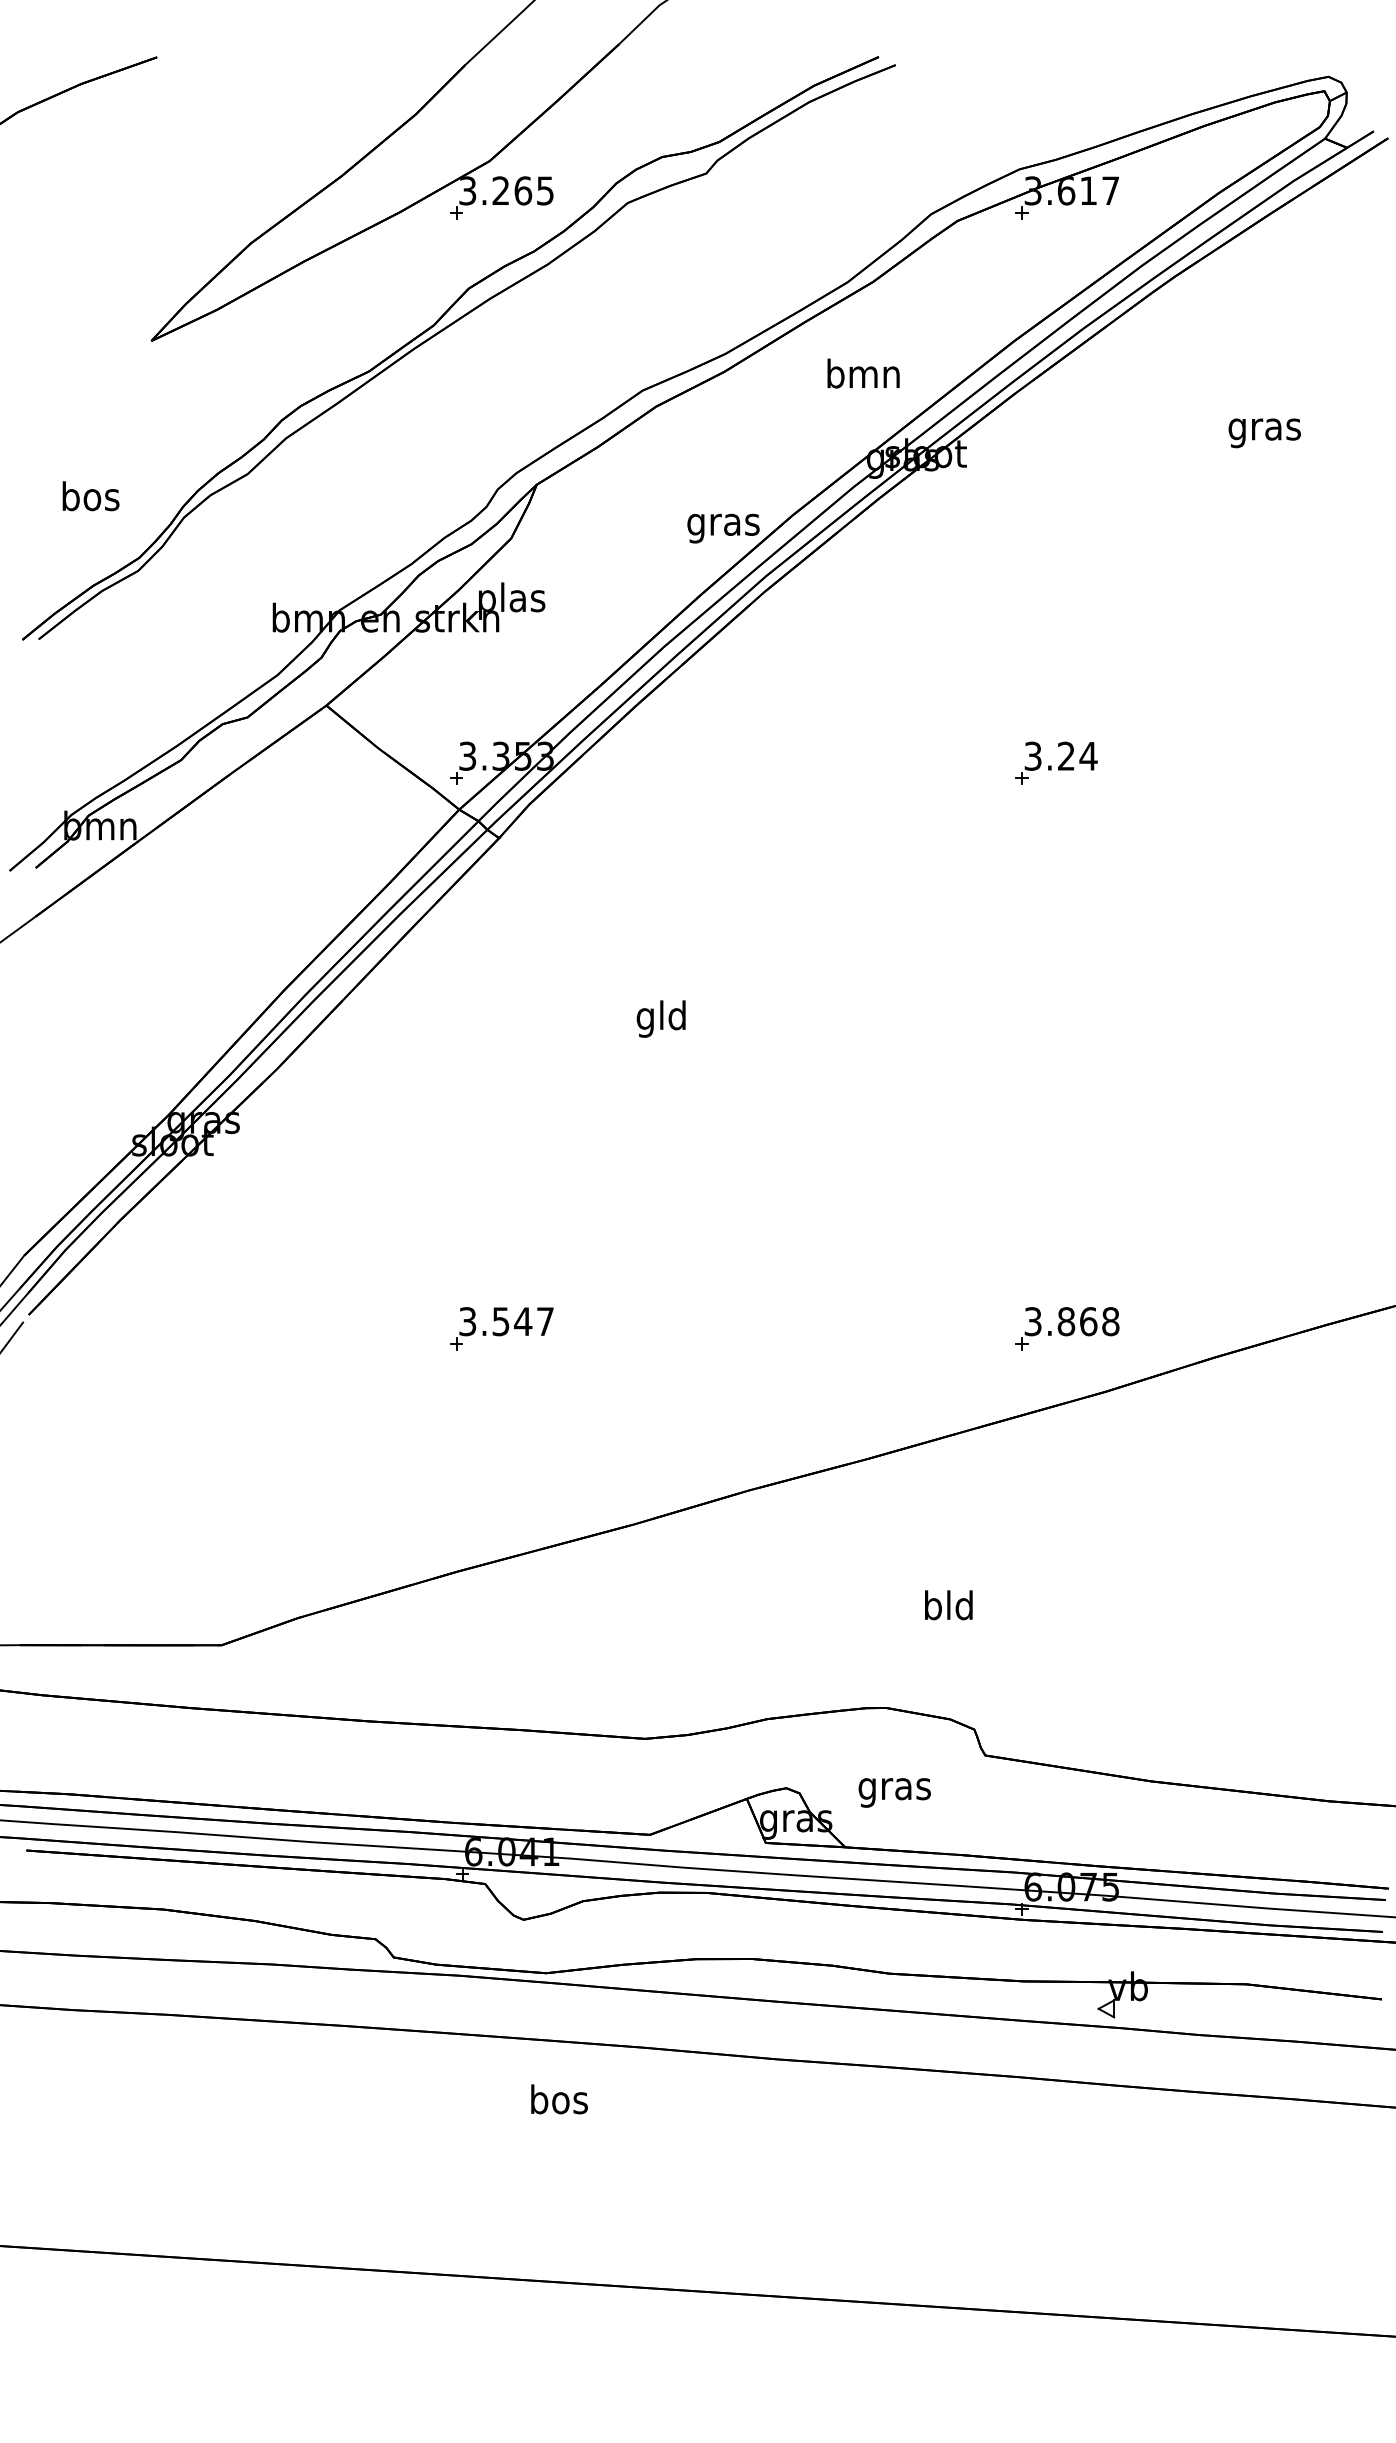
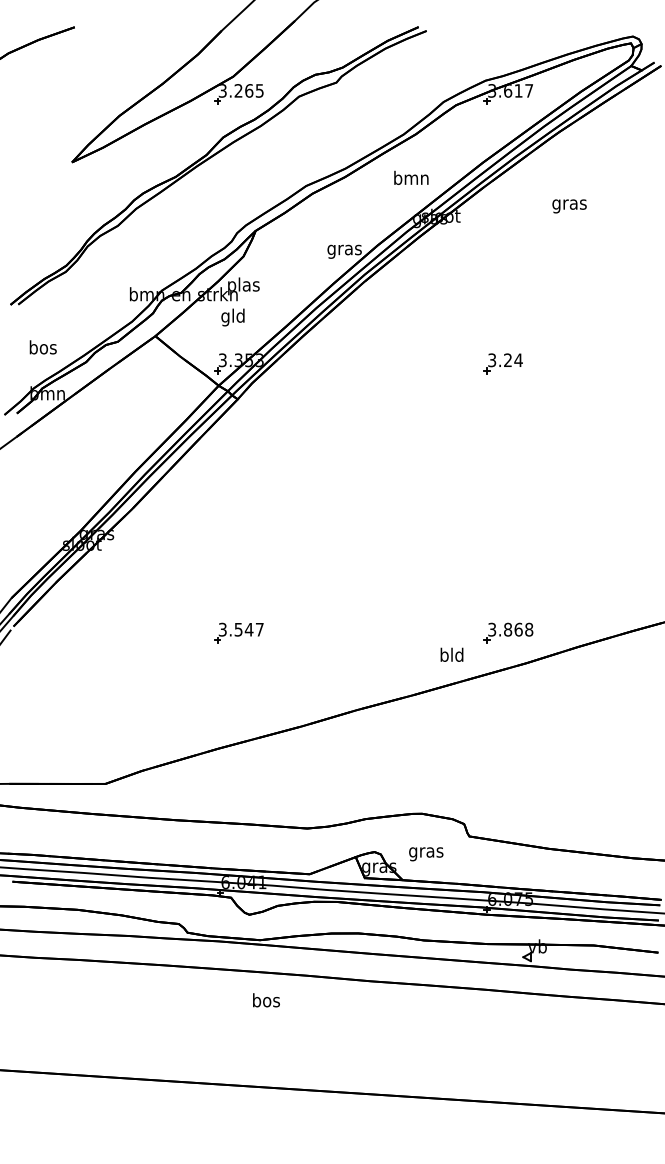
text: (1264, 433) -> (569, 206), moved
text: (89, 496) -> (42, 347), moved
text: (660, 1018) -> (232, 317), moved
text: (947, 1604) -> (451, 654), moved

